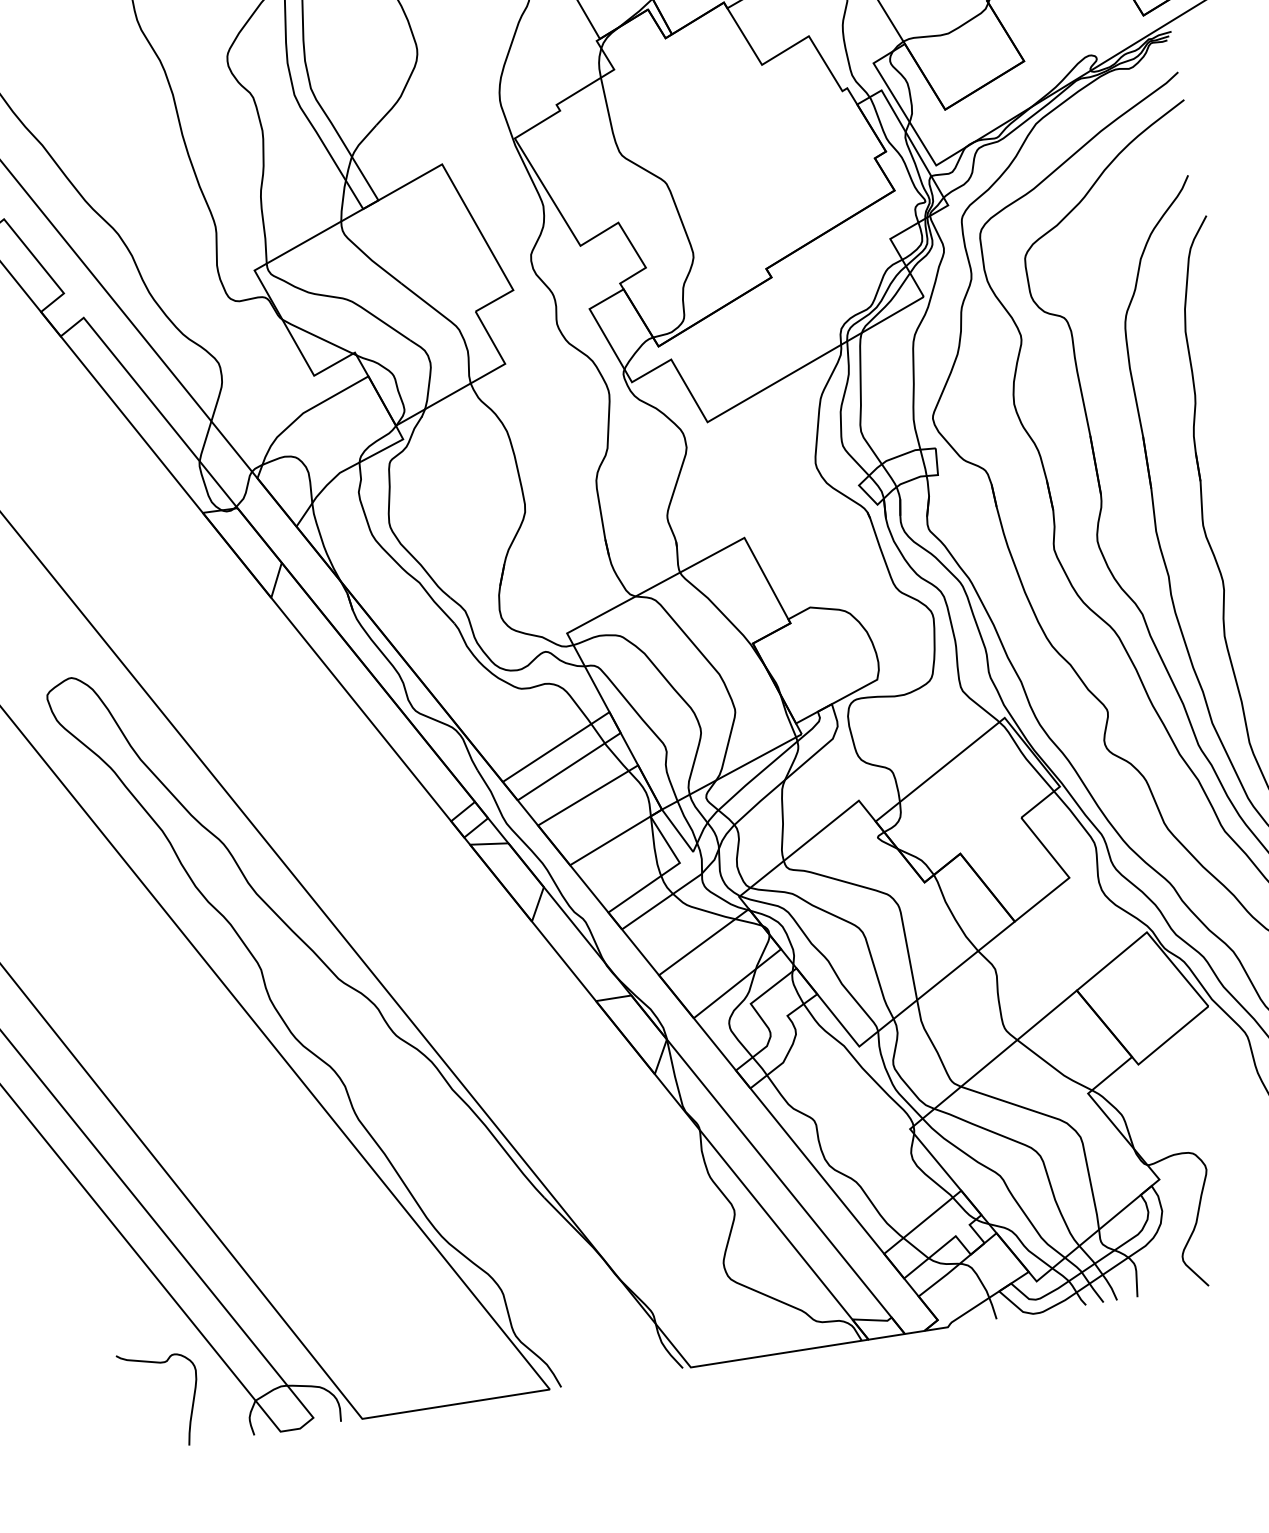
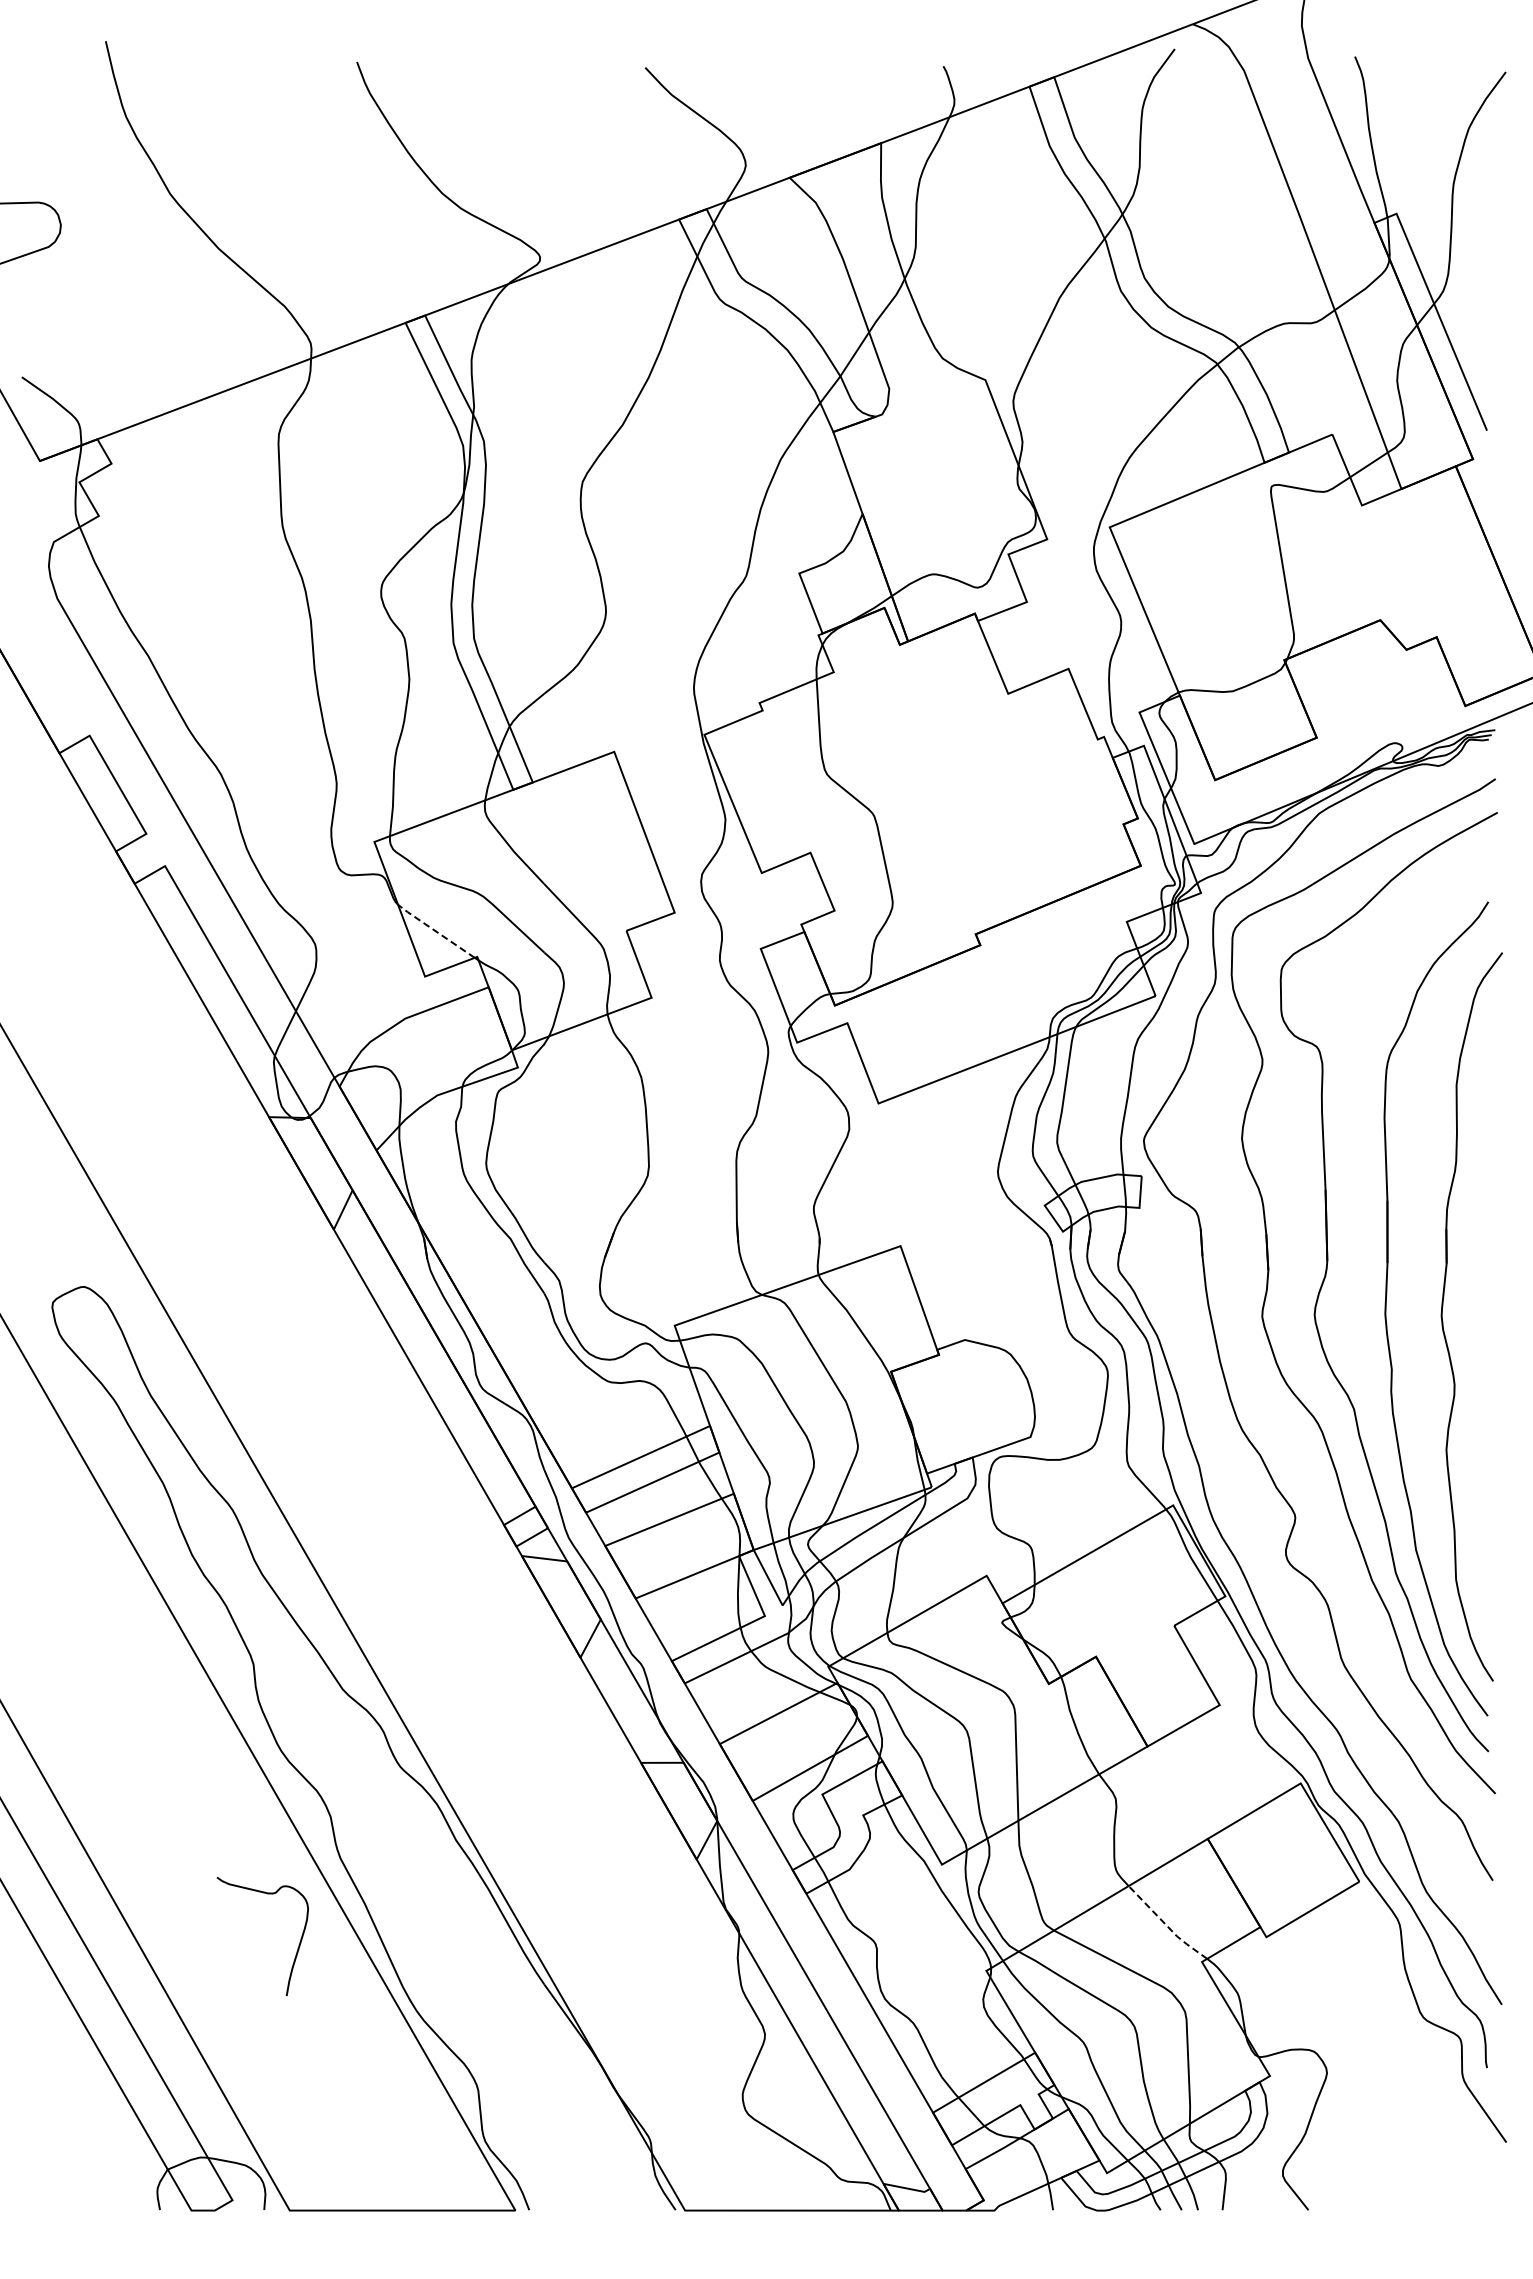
line: (316, 336) -> (435, 931), solid -> dashed
line: (1053, 1067) -> (1166, 1925), solid -> dashed
curve: (192, 1404) -> (297, 1948), moved

